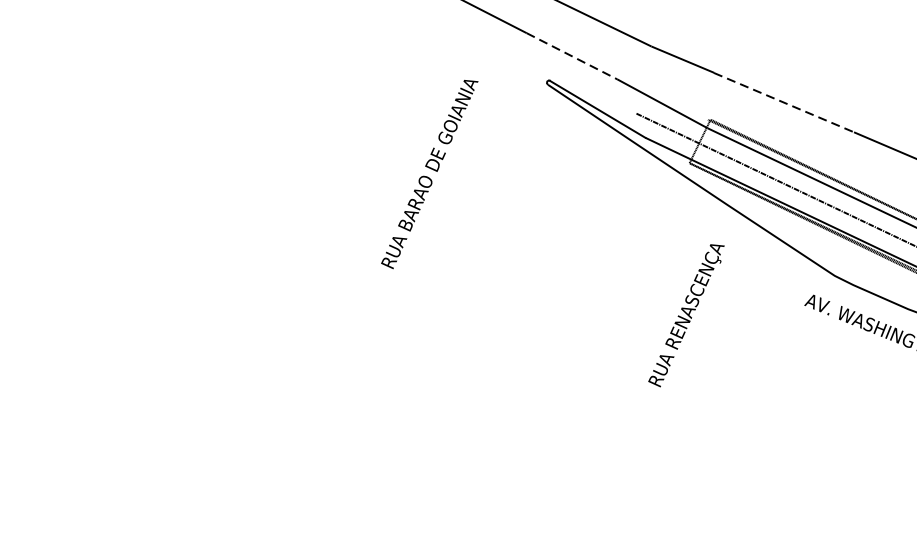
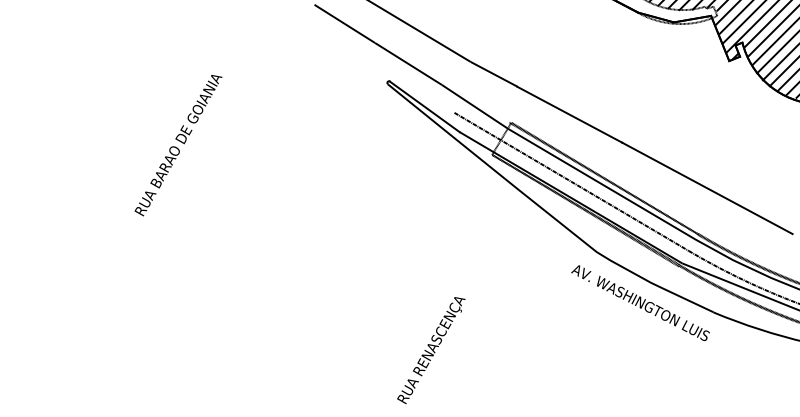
line: (571, 56) -> (408, 64), dashed -> solid
line: (785, 102) -> (570, 114), dashed -> solid
text: (429, 174) -> (178, 145), moved
text: (686, 315) -> (431, 350), moved

